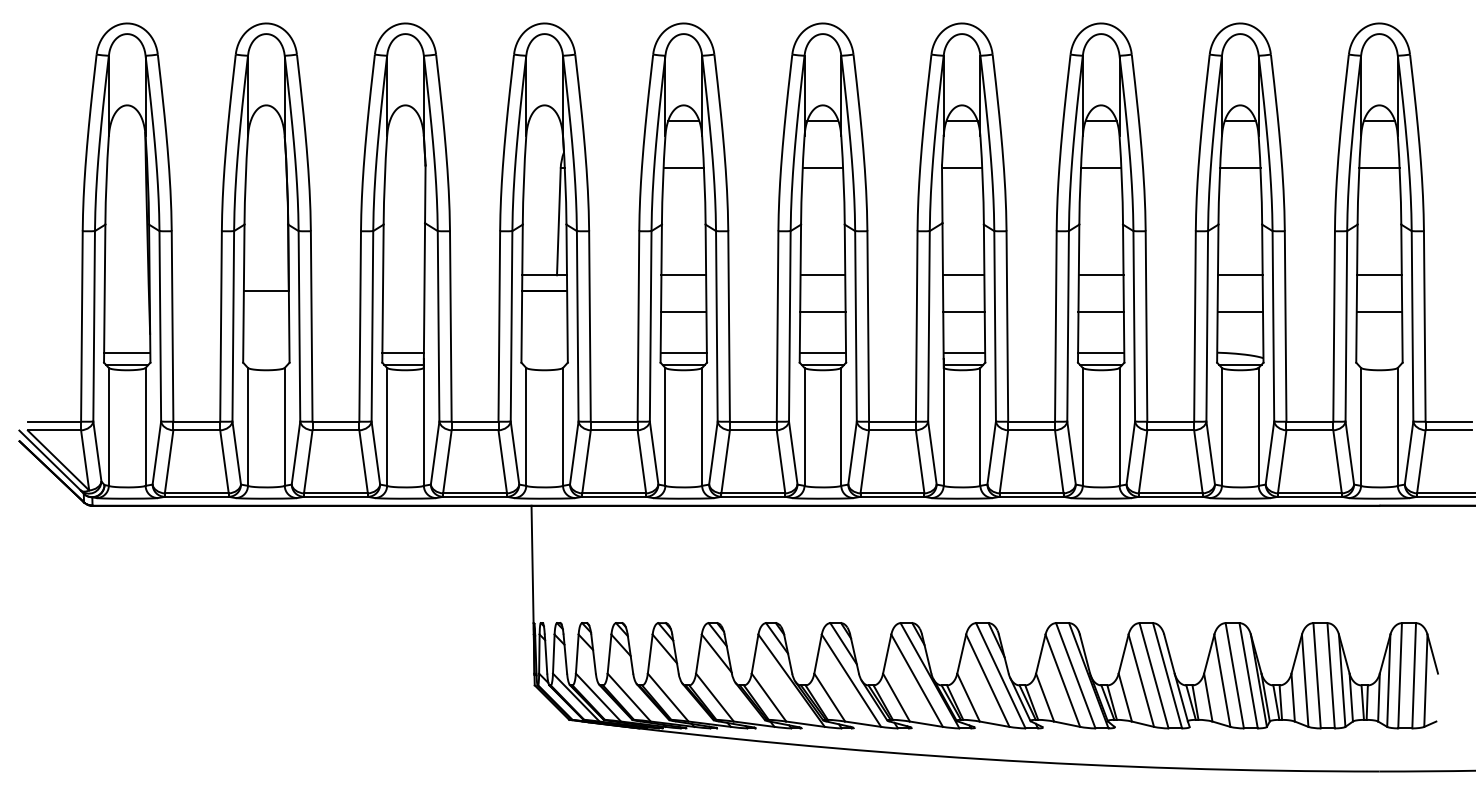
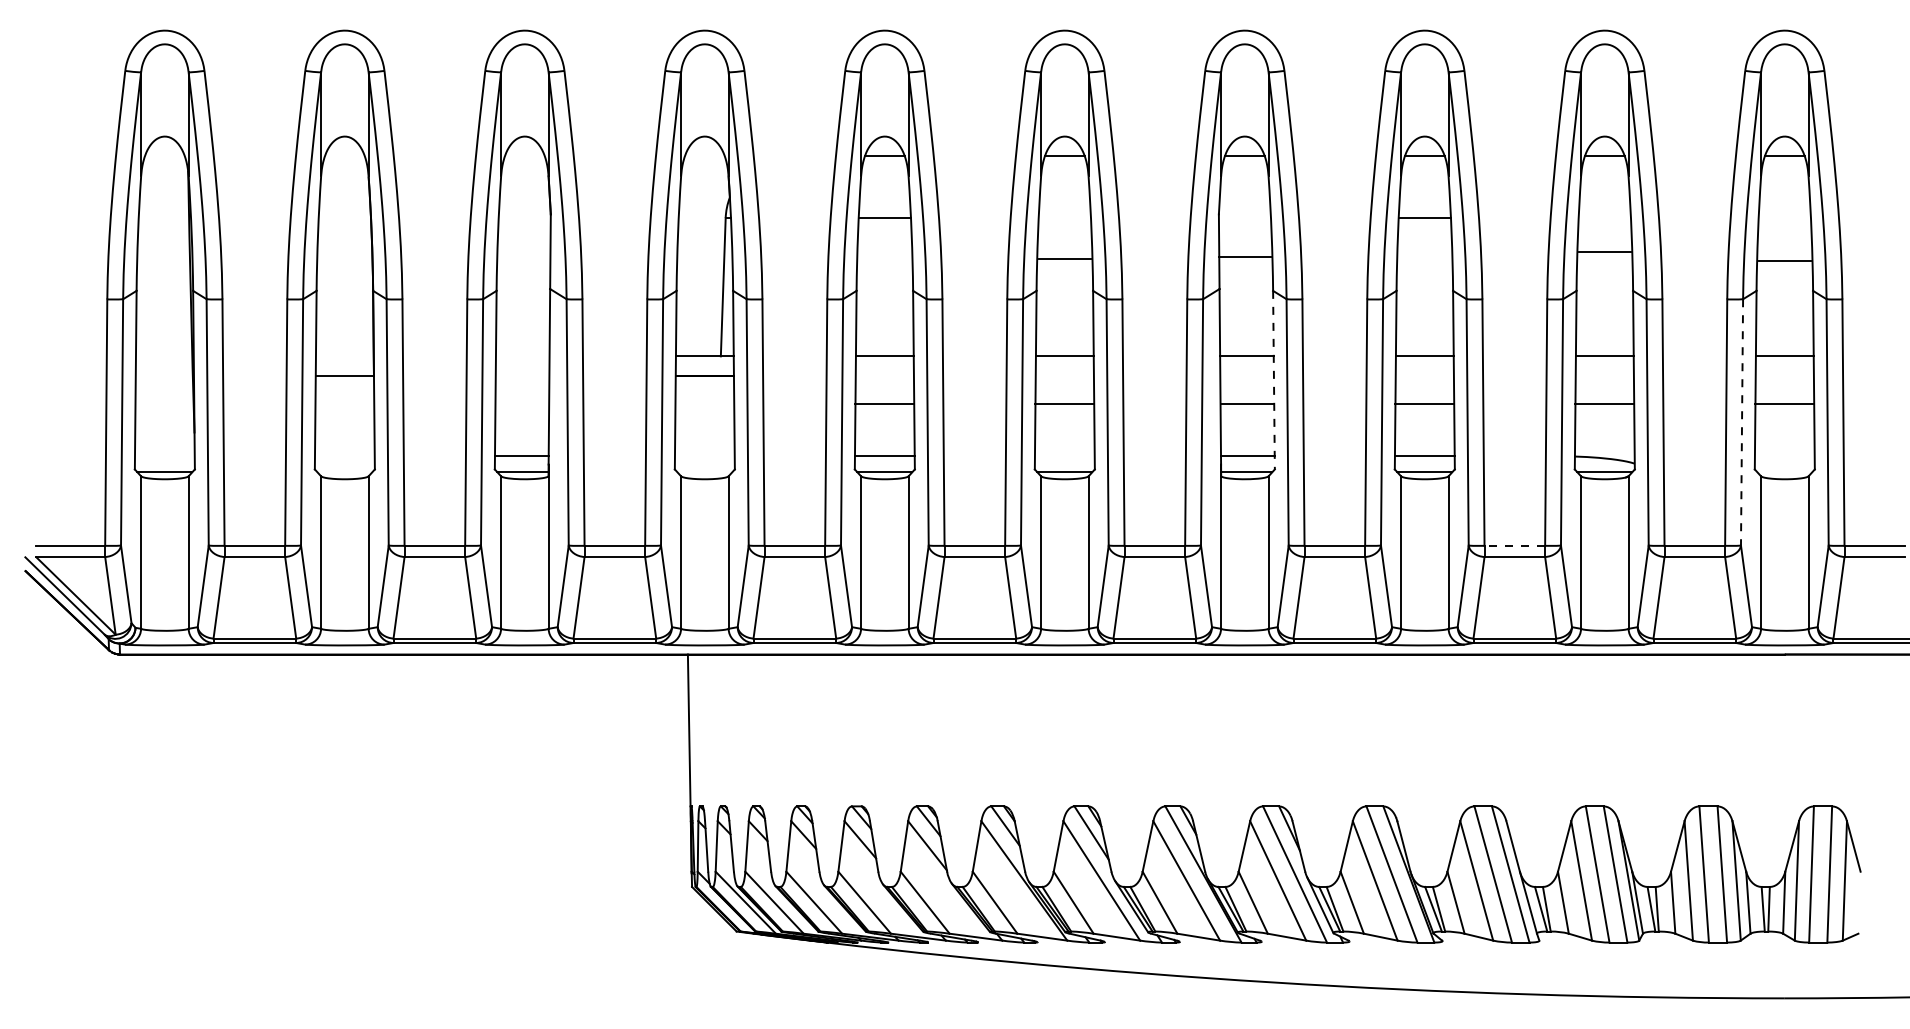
line: (822, 168) -> (1064, 259), moved
line: (961, 168) -> (1244, 257), moved
line: (1240, 168) -> (1604, 252), moved
line: (1379, 168) -> (1784, 261), moved
line: (984, 293) -> (1273, 380), solid -> dashed
line: (1346, 326) -> (1742, 422), solid -> dashed
line: (126, 352) -> (164, 456), removed
line: (822, 352) -> (1064, 456), removed
line: (1170, 421) -> (1514, 545), solid -> dashed

